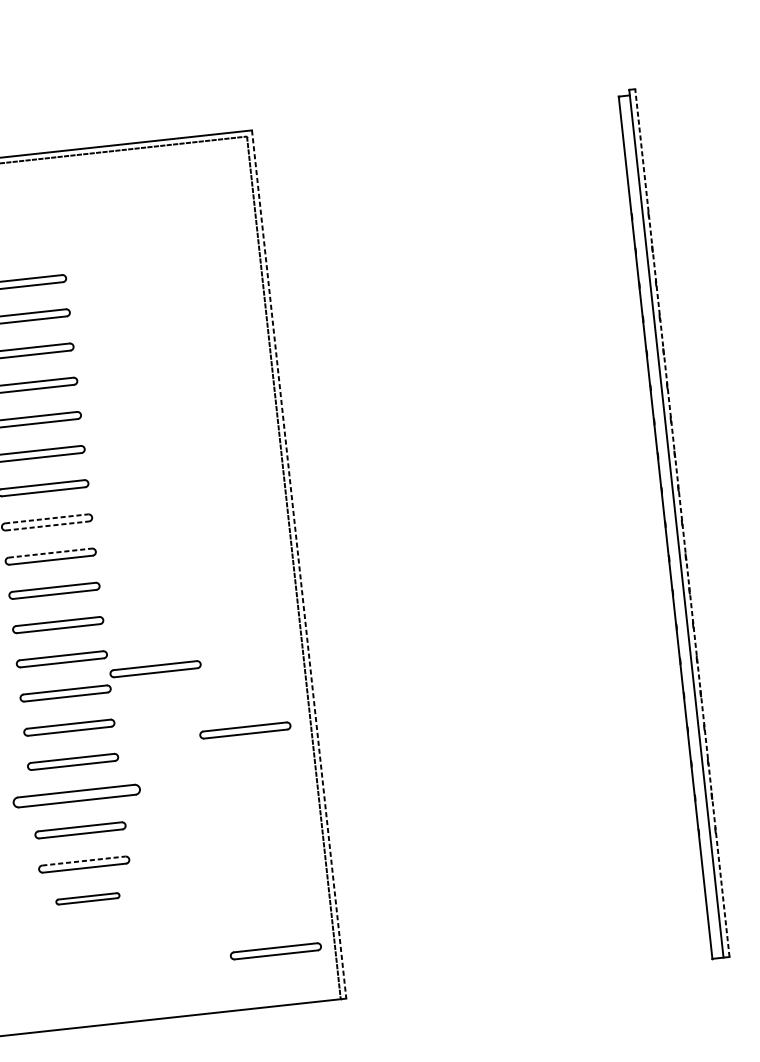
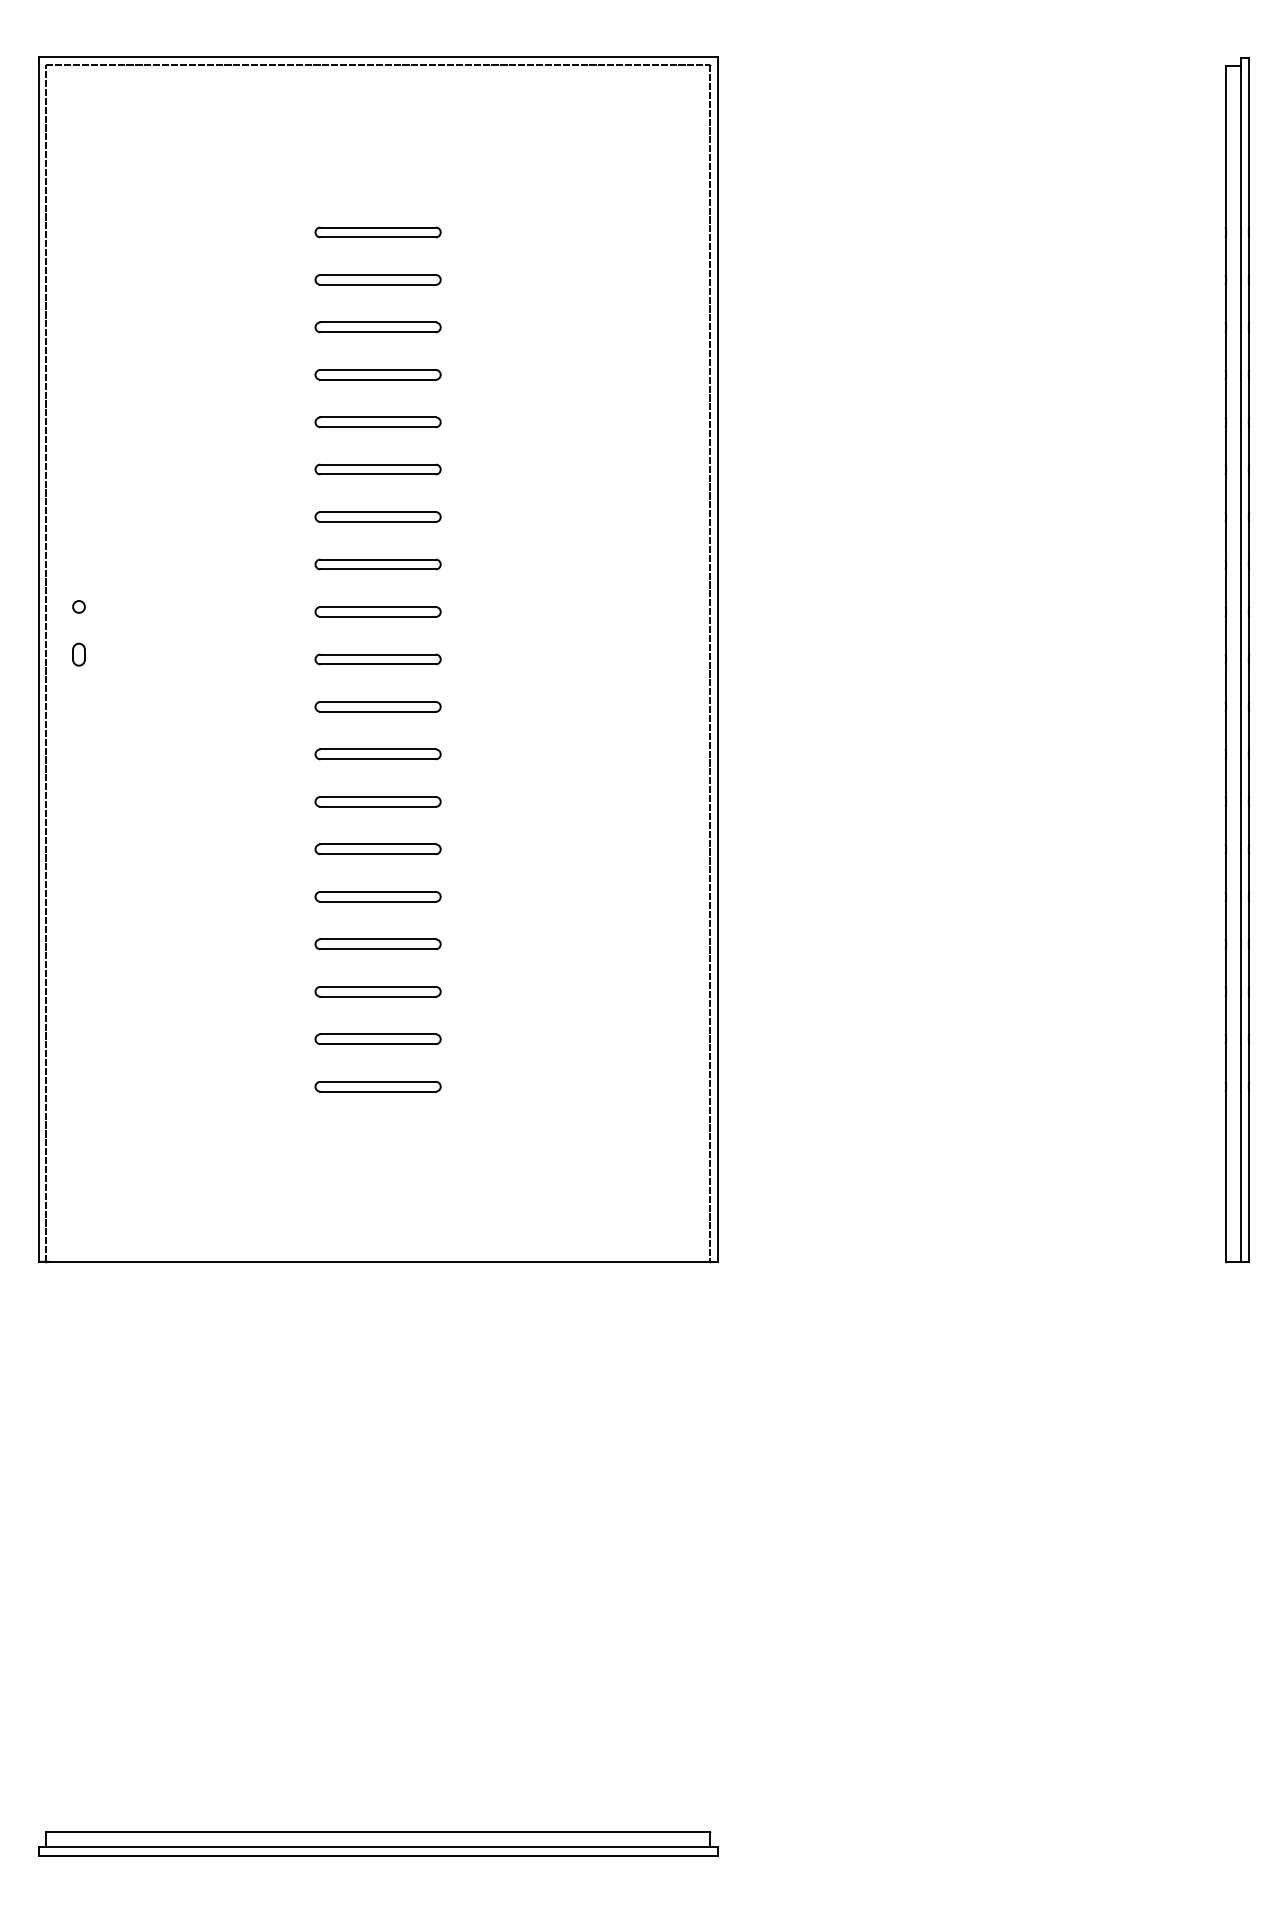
line: (46, 518) -> (378, 559), dashed -> solid
line: (682, 522) -> (1249, 659), dashed -> solid
line: (47, 526) -> (378, 569), dashed -> solid
line: (50, 553) -> (378, 607), dashed -> solid
line: (299, 565) -> (717, 660), dashed -> solid
part: (155, 668) -> (504, 781), removed
part: (244, 730) -> (618, 879), removed
part: (76, 796) -> (377, 944), size x0.71
line: (84, 861) -> (378, 1034), dashed -> solid
part: (87, 898) -> (377, 1086), size x1.43
part: (275, 951) -> (627, 1186), removed

